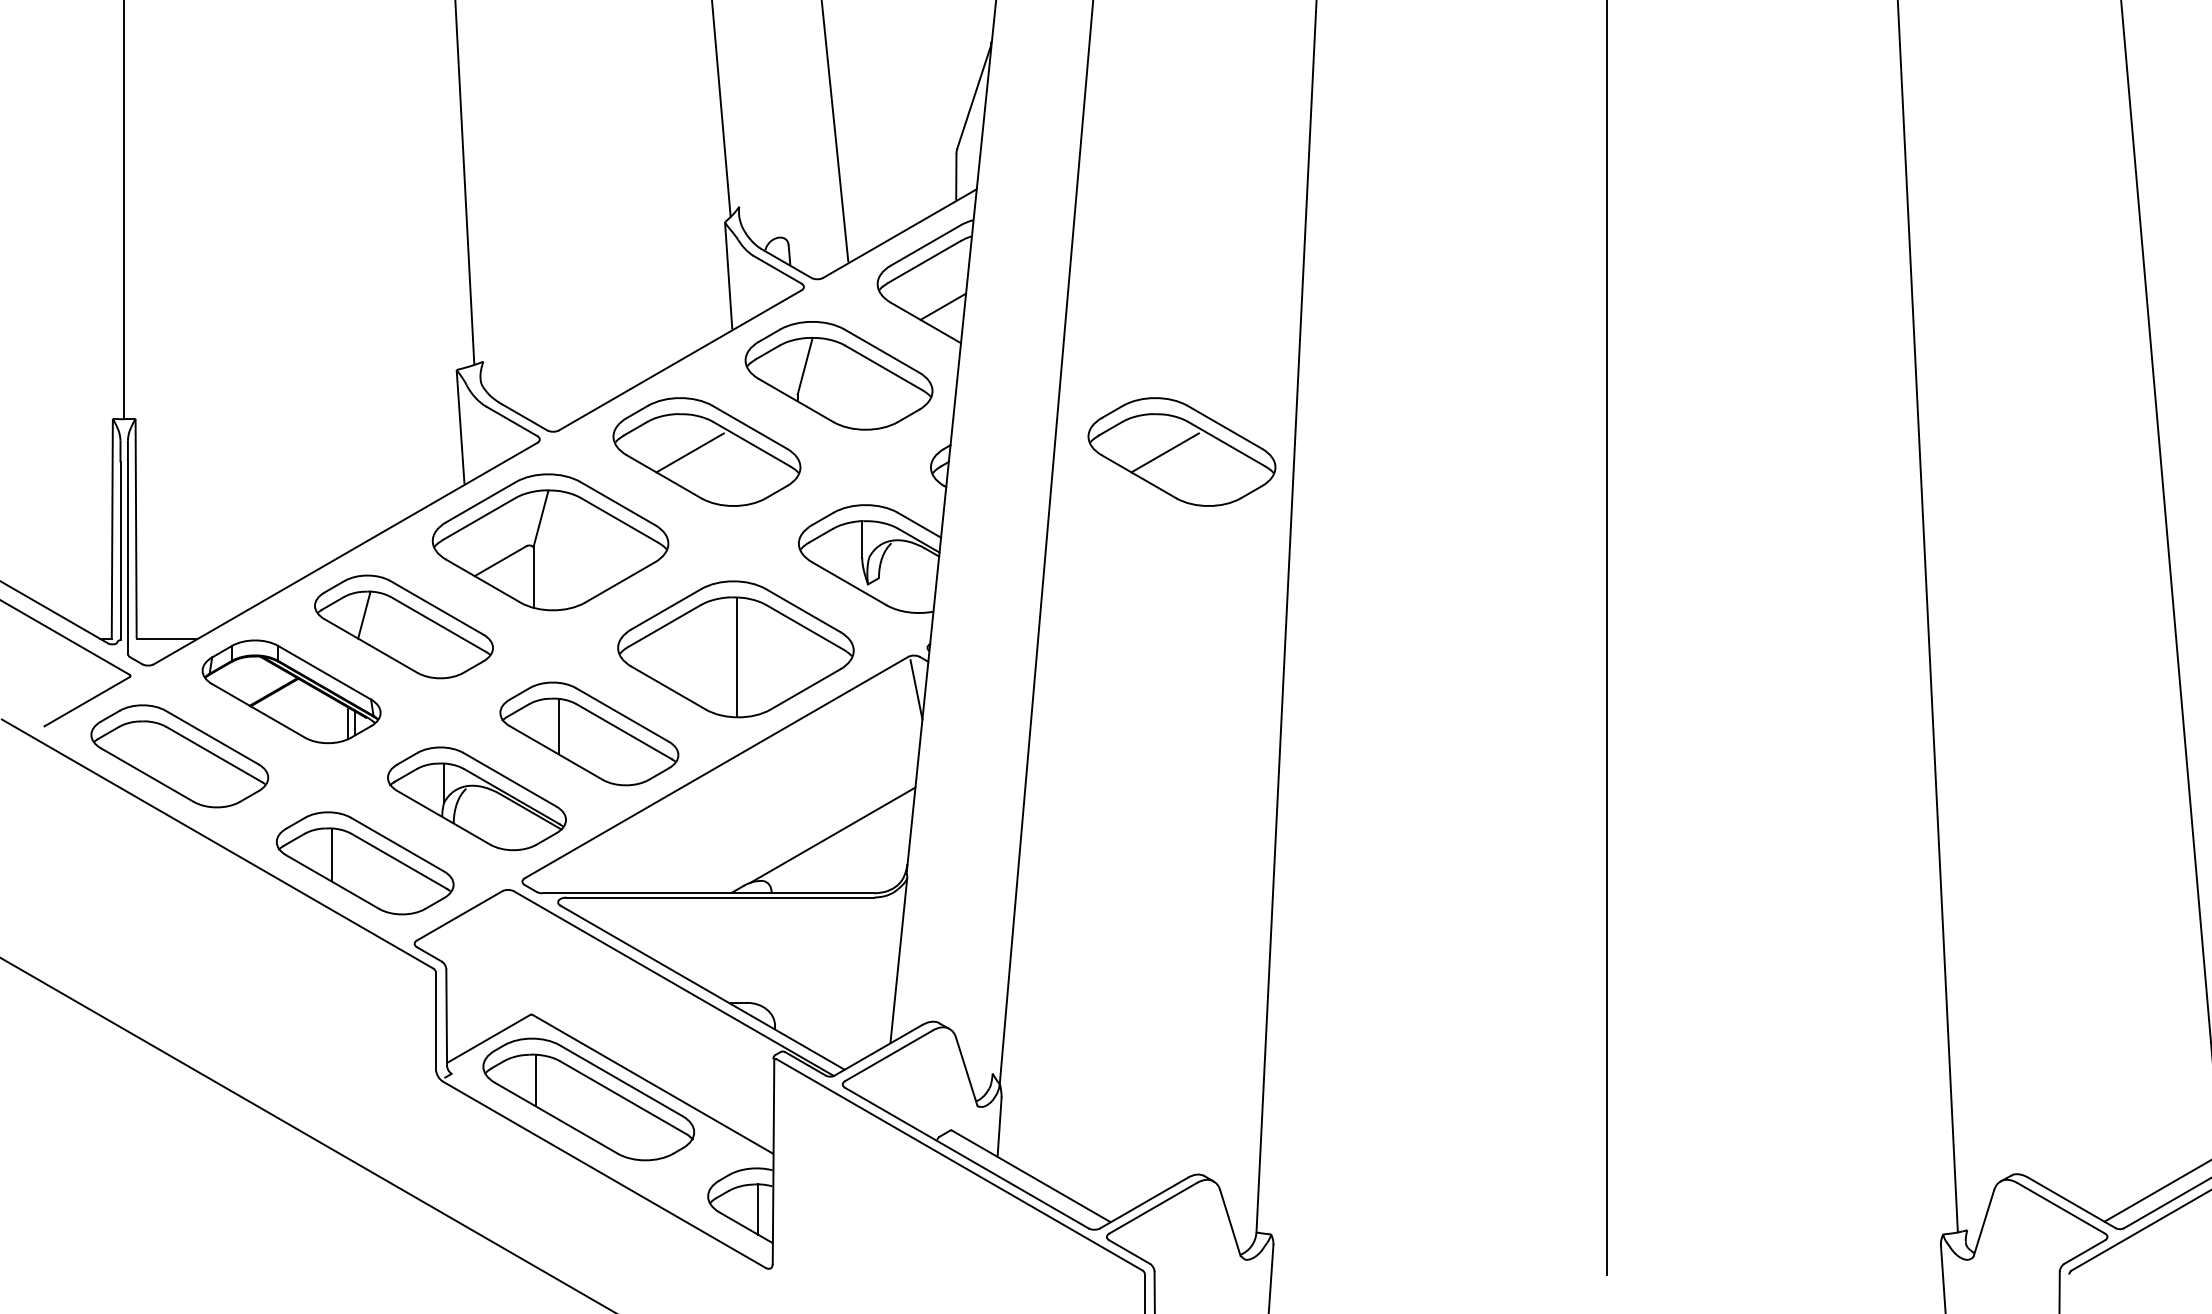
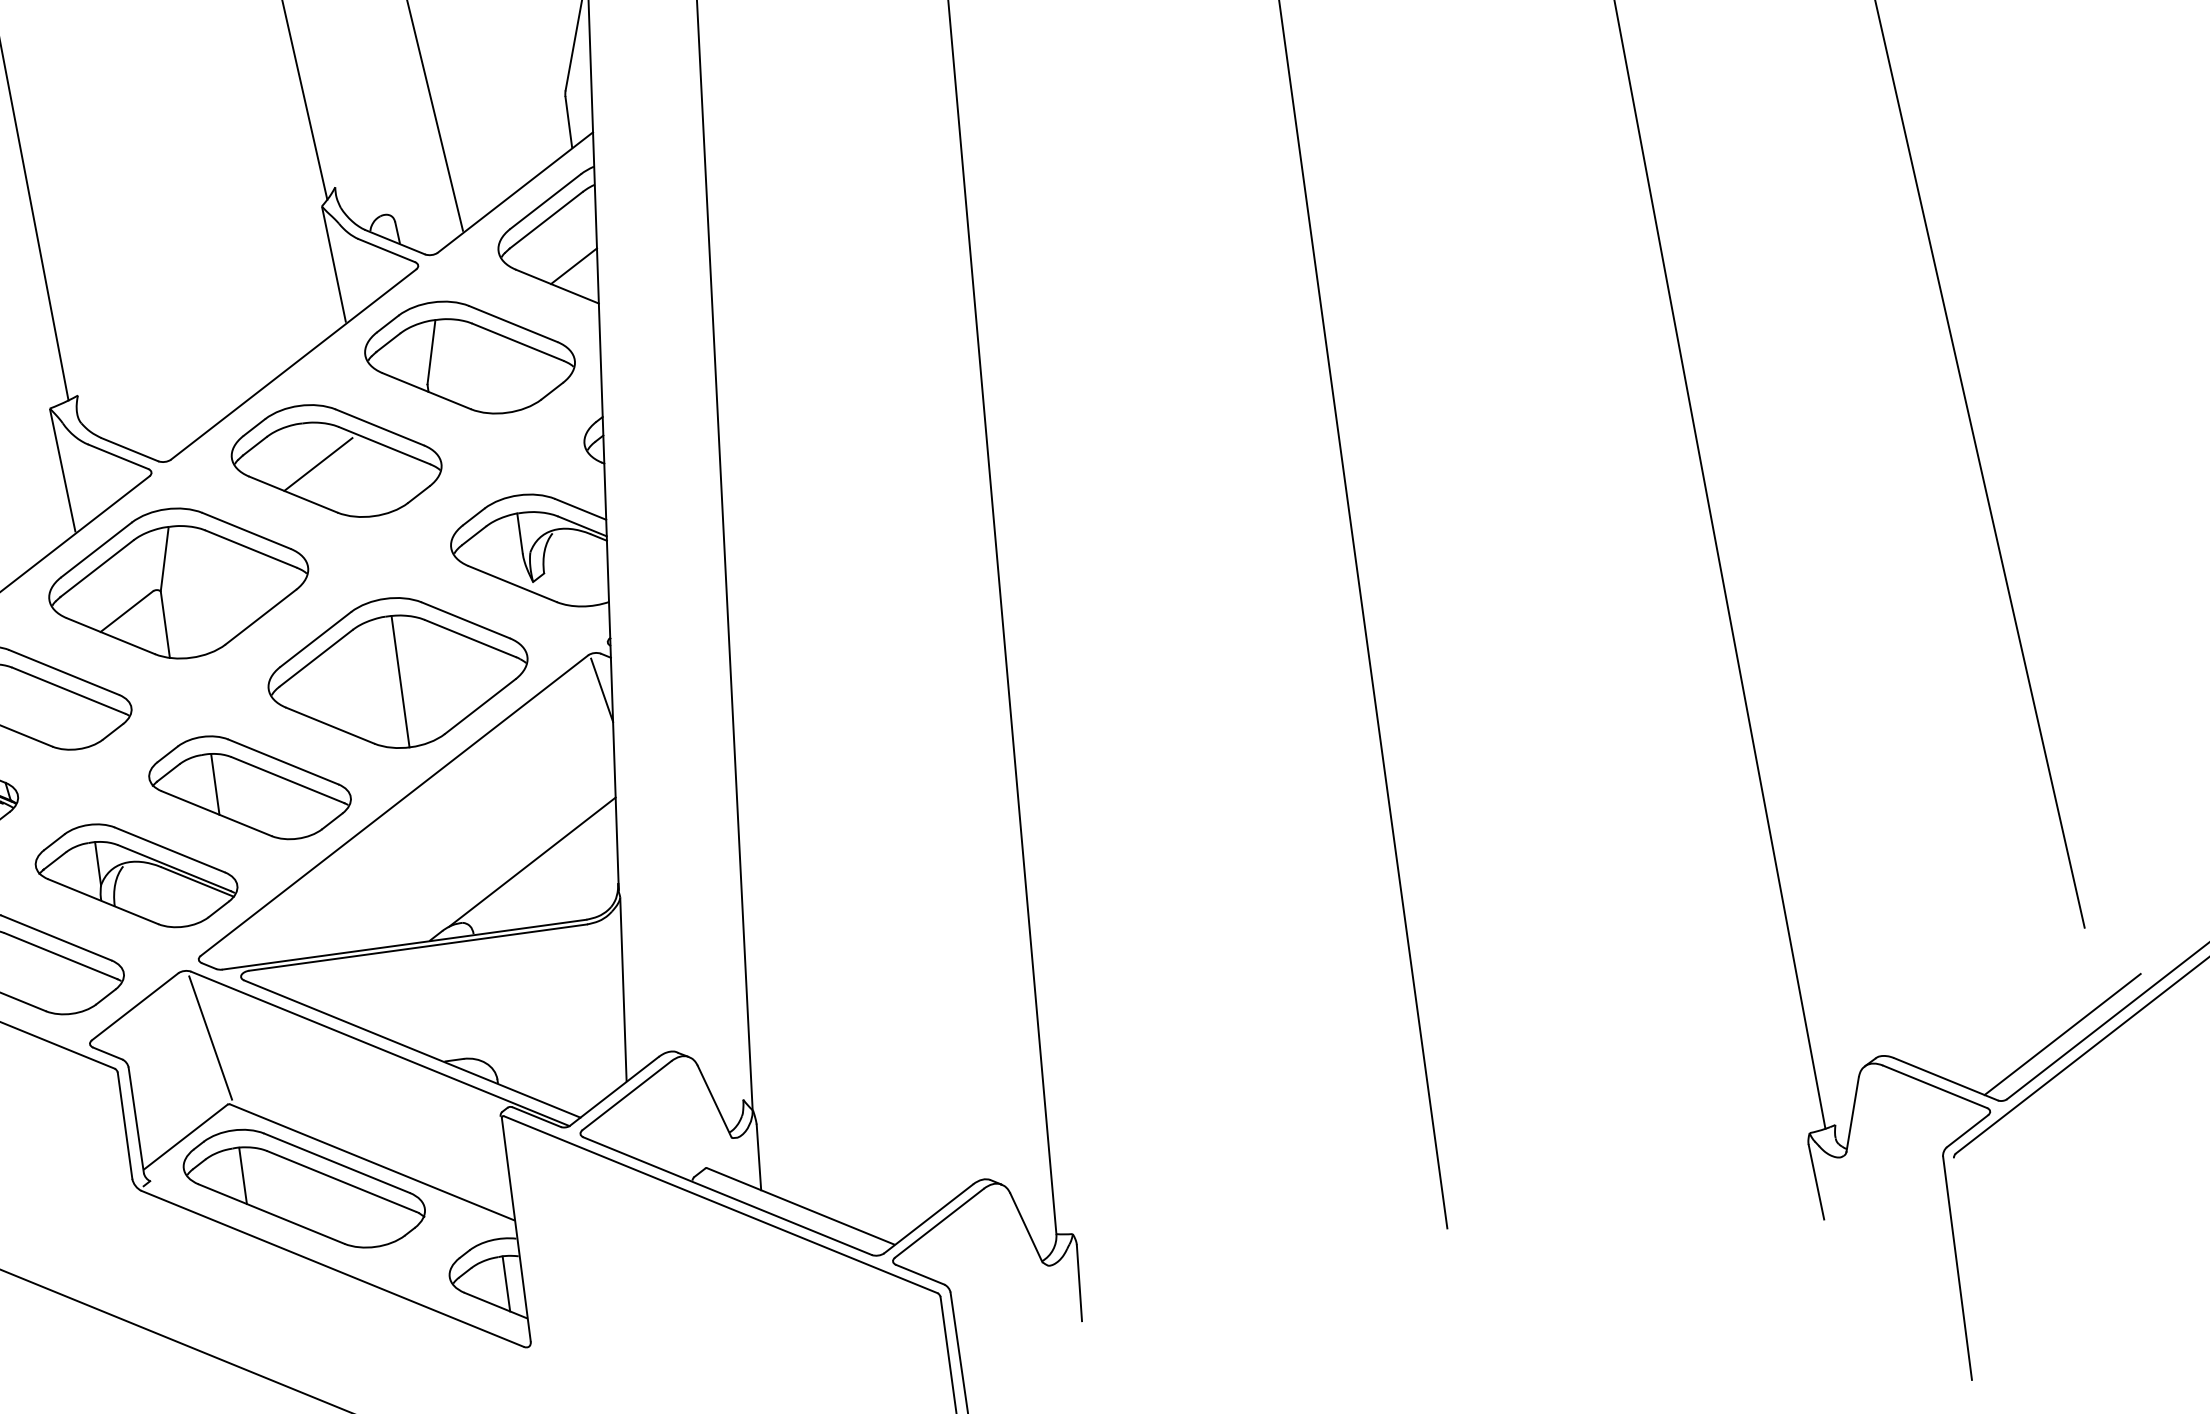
part: (1181, 451) -> (856, 389), removed
line: (523, 952) -> (210, 1037), added

